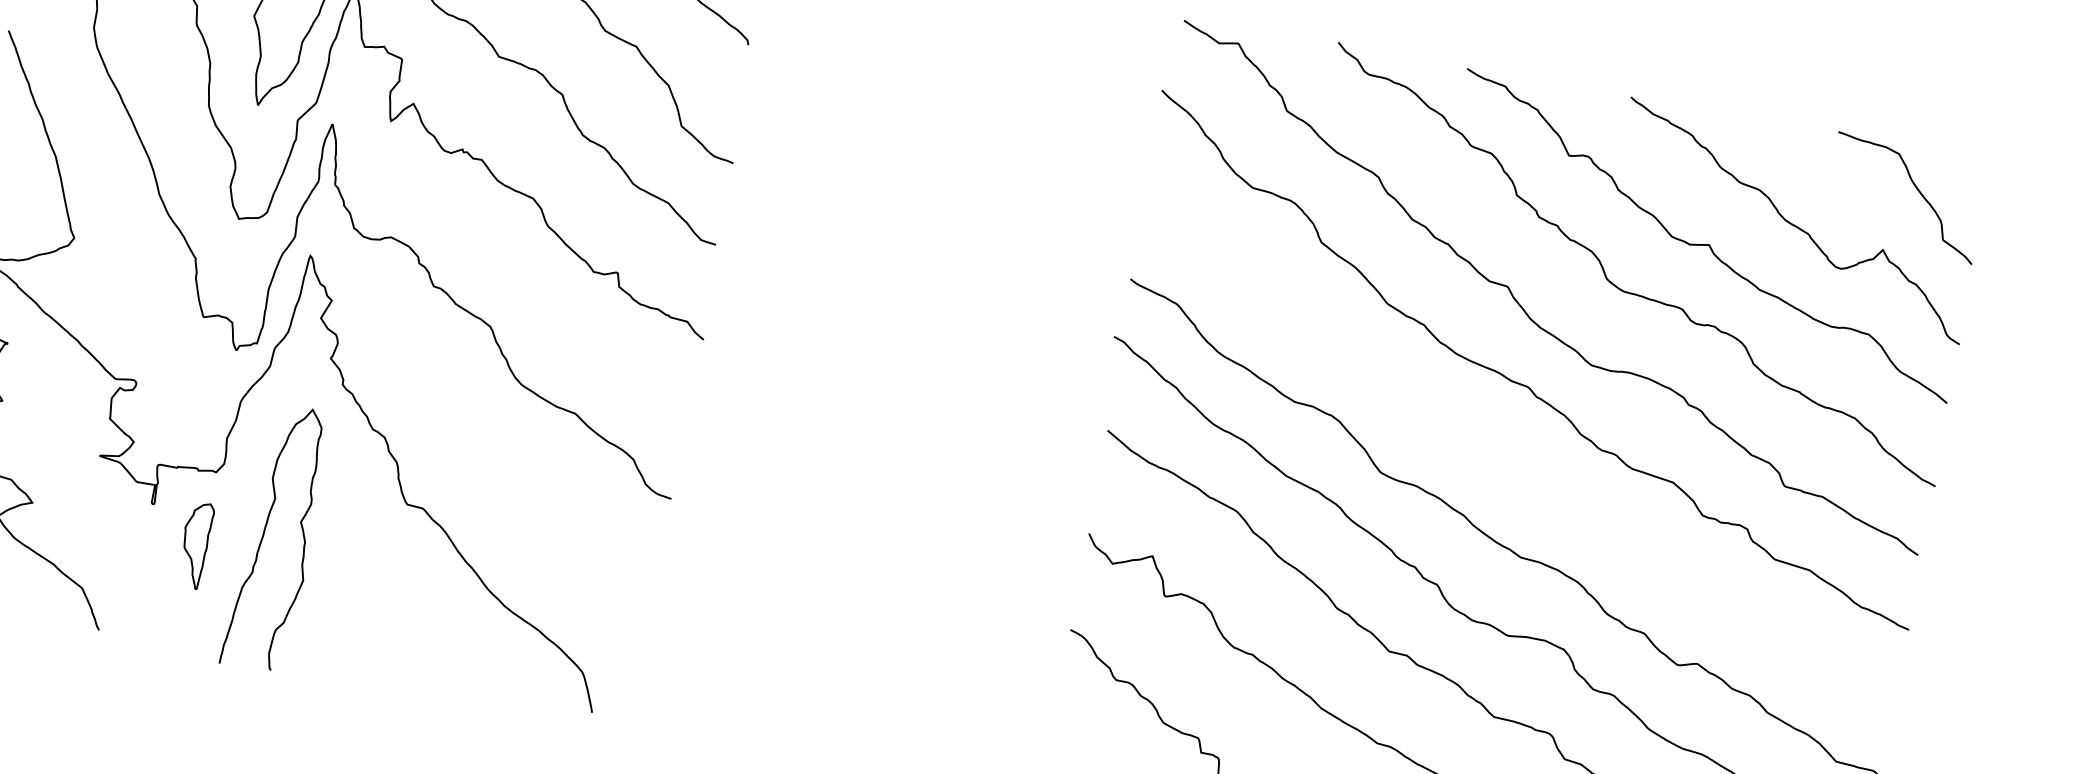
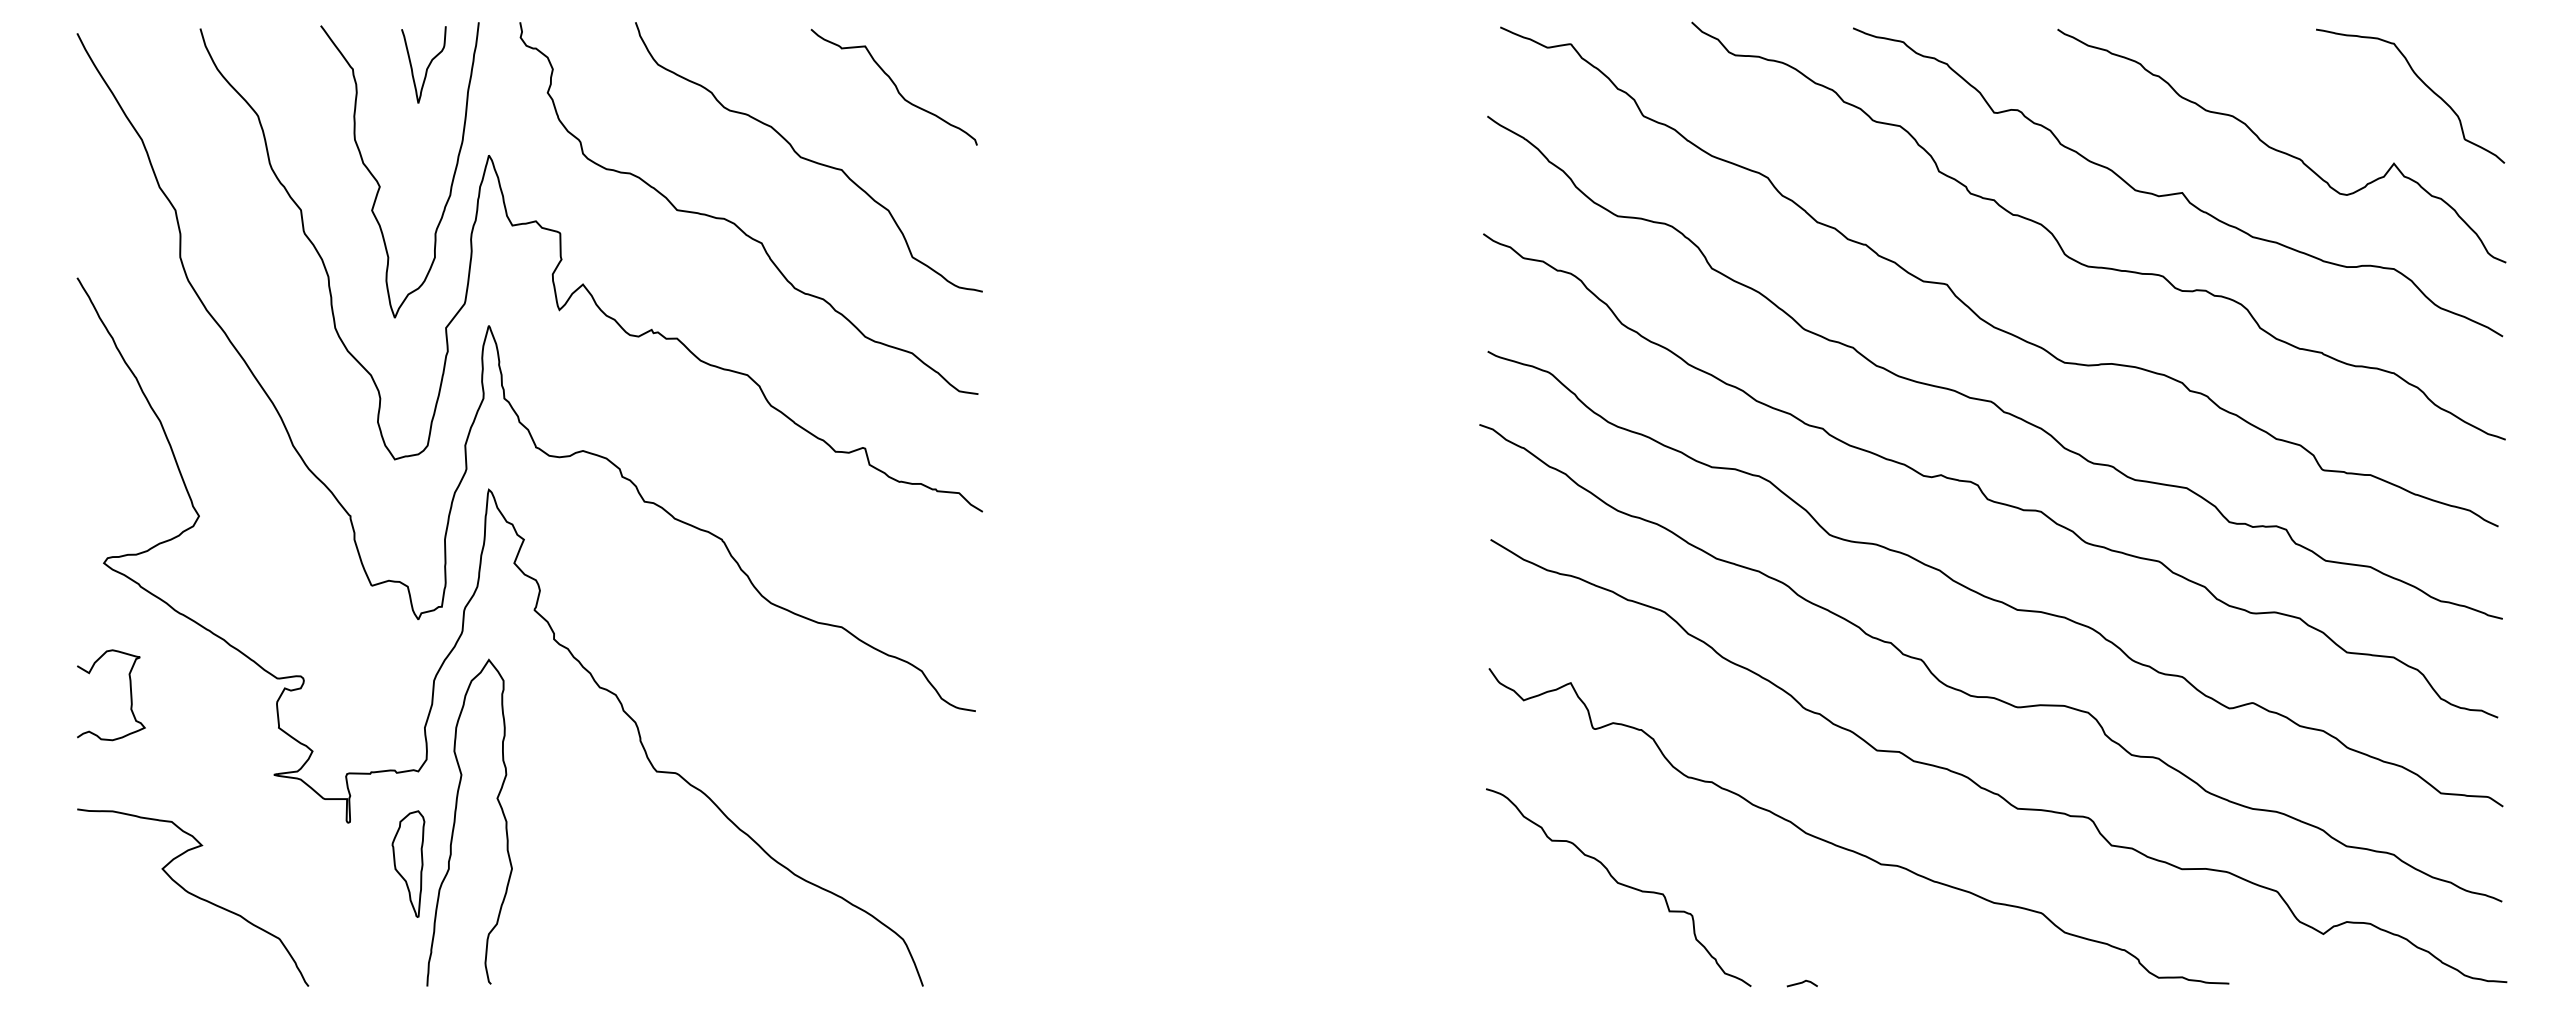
curve: (1507, 452) -> (1979, 485), added
curve: (264, 535) -> (455, 822), moved

